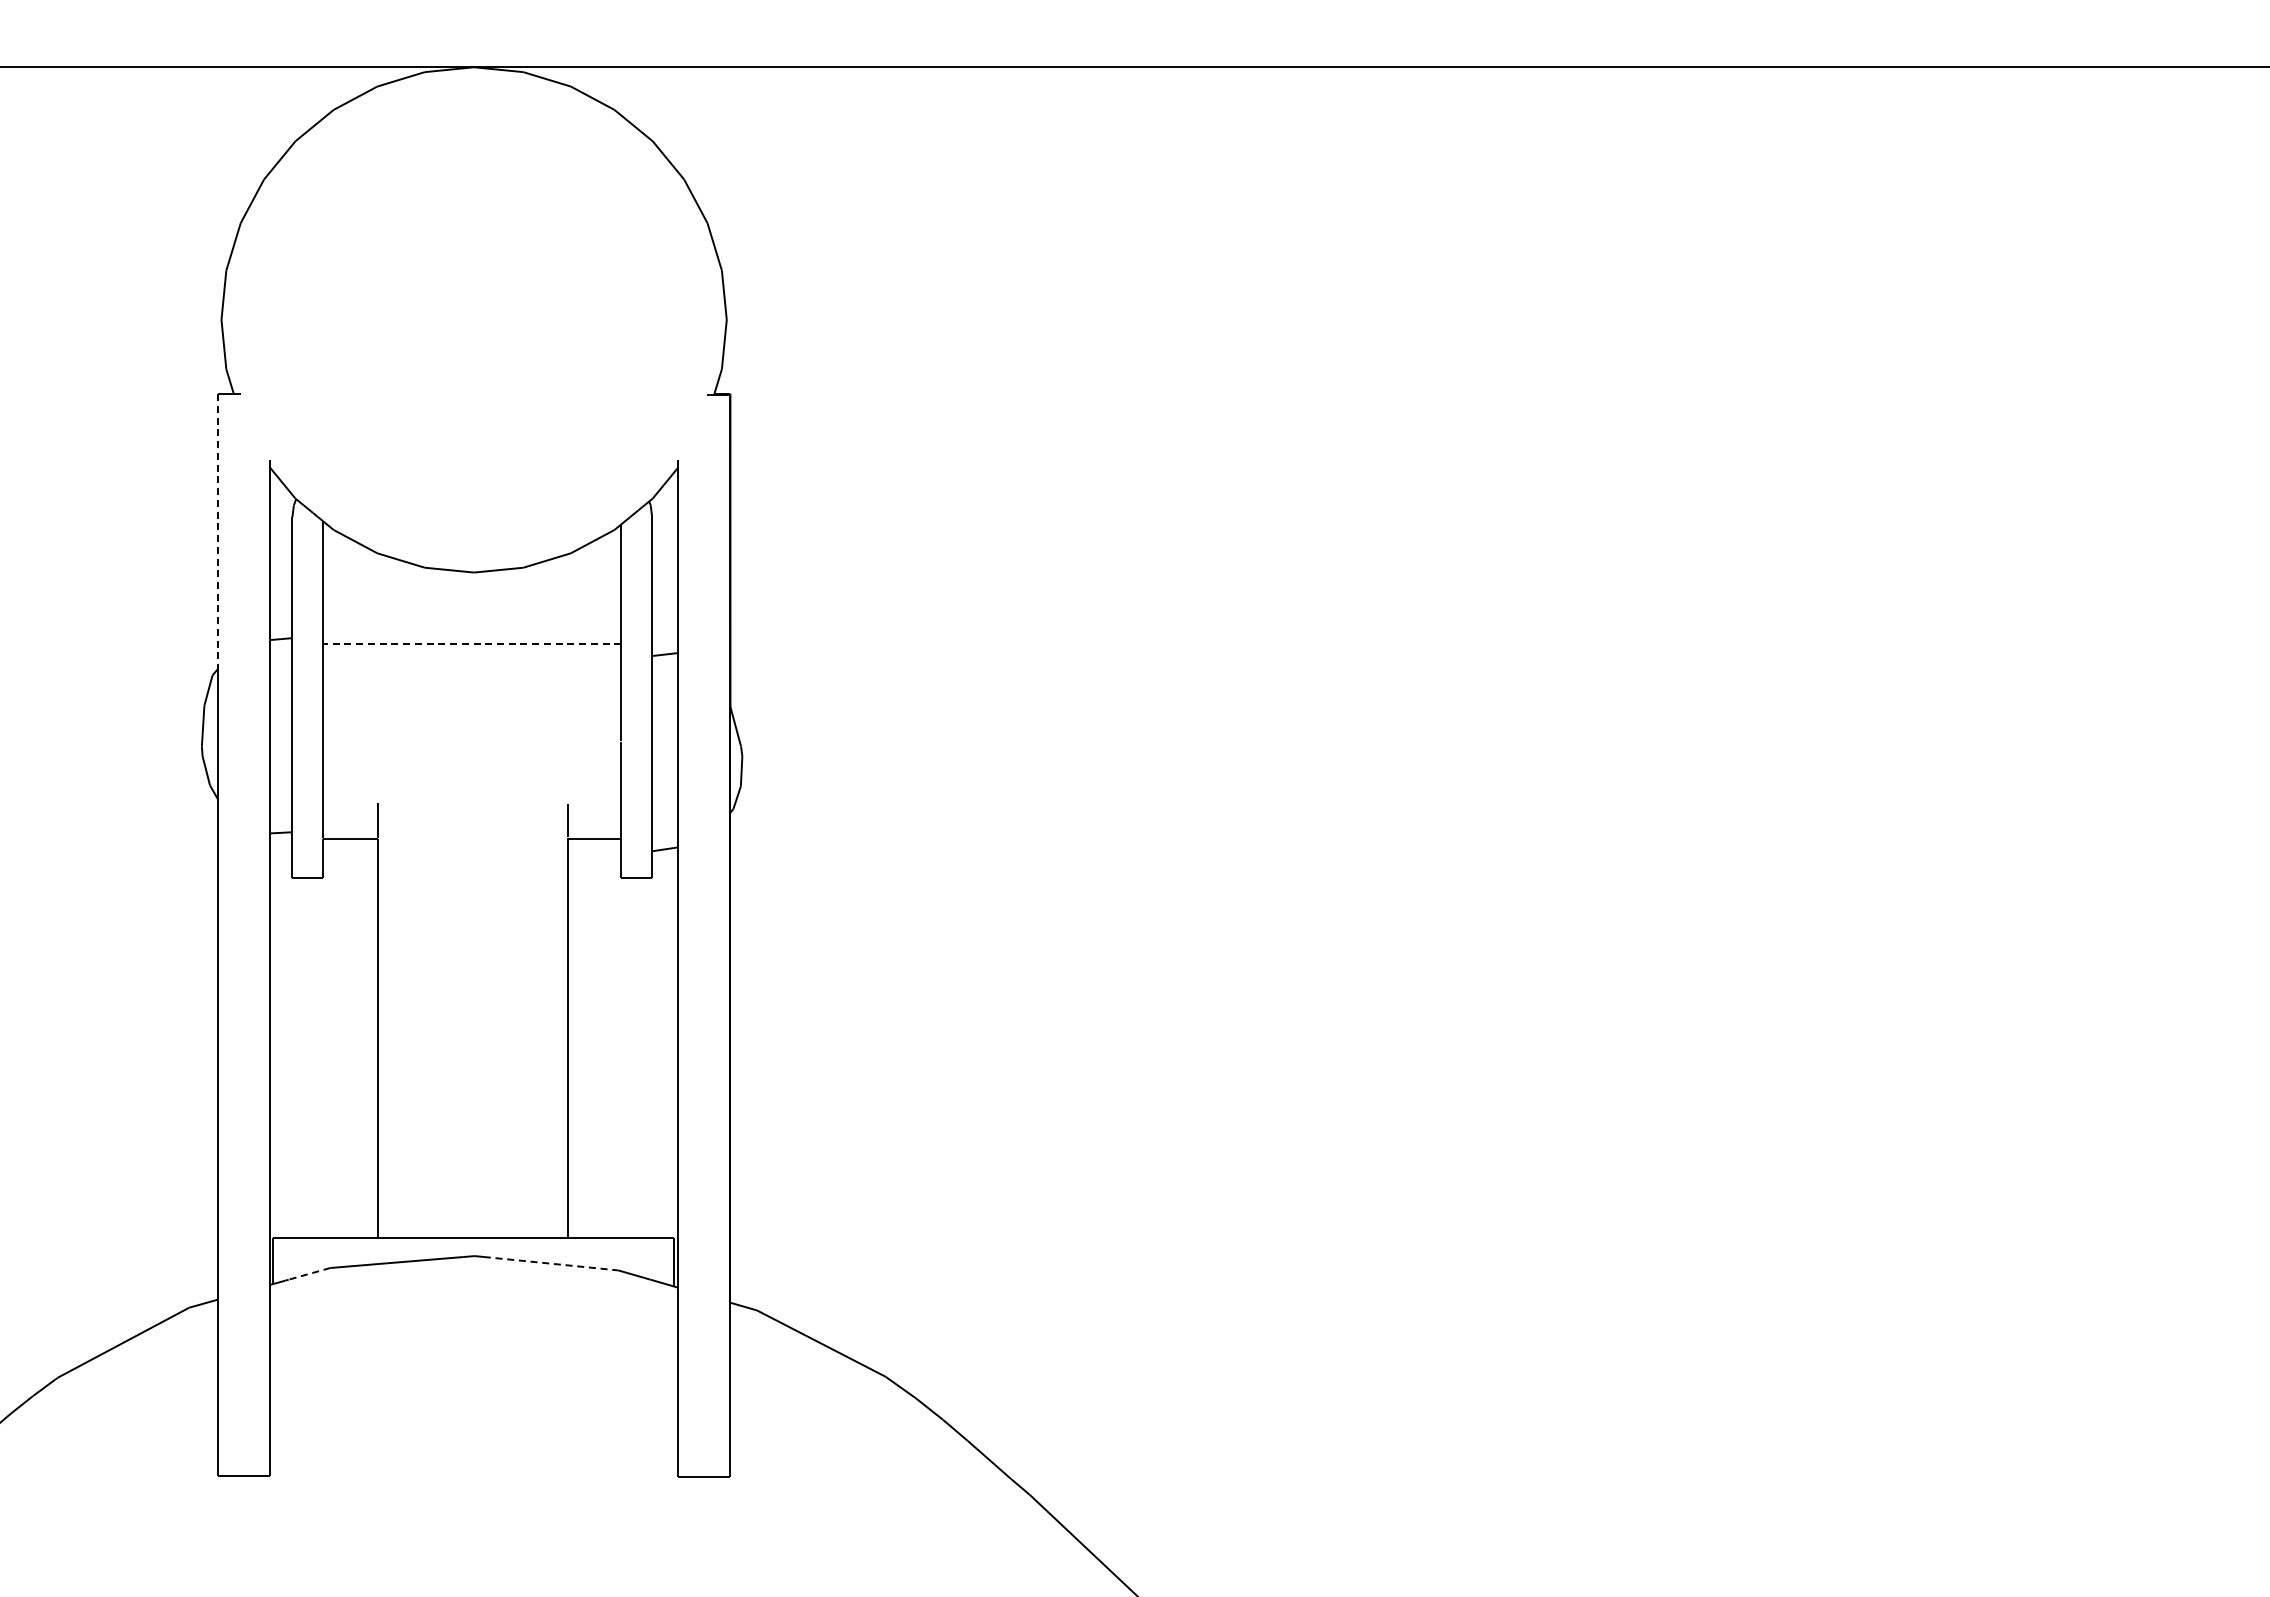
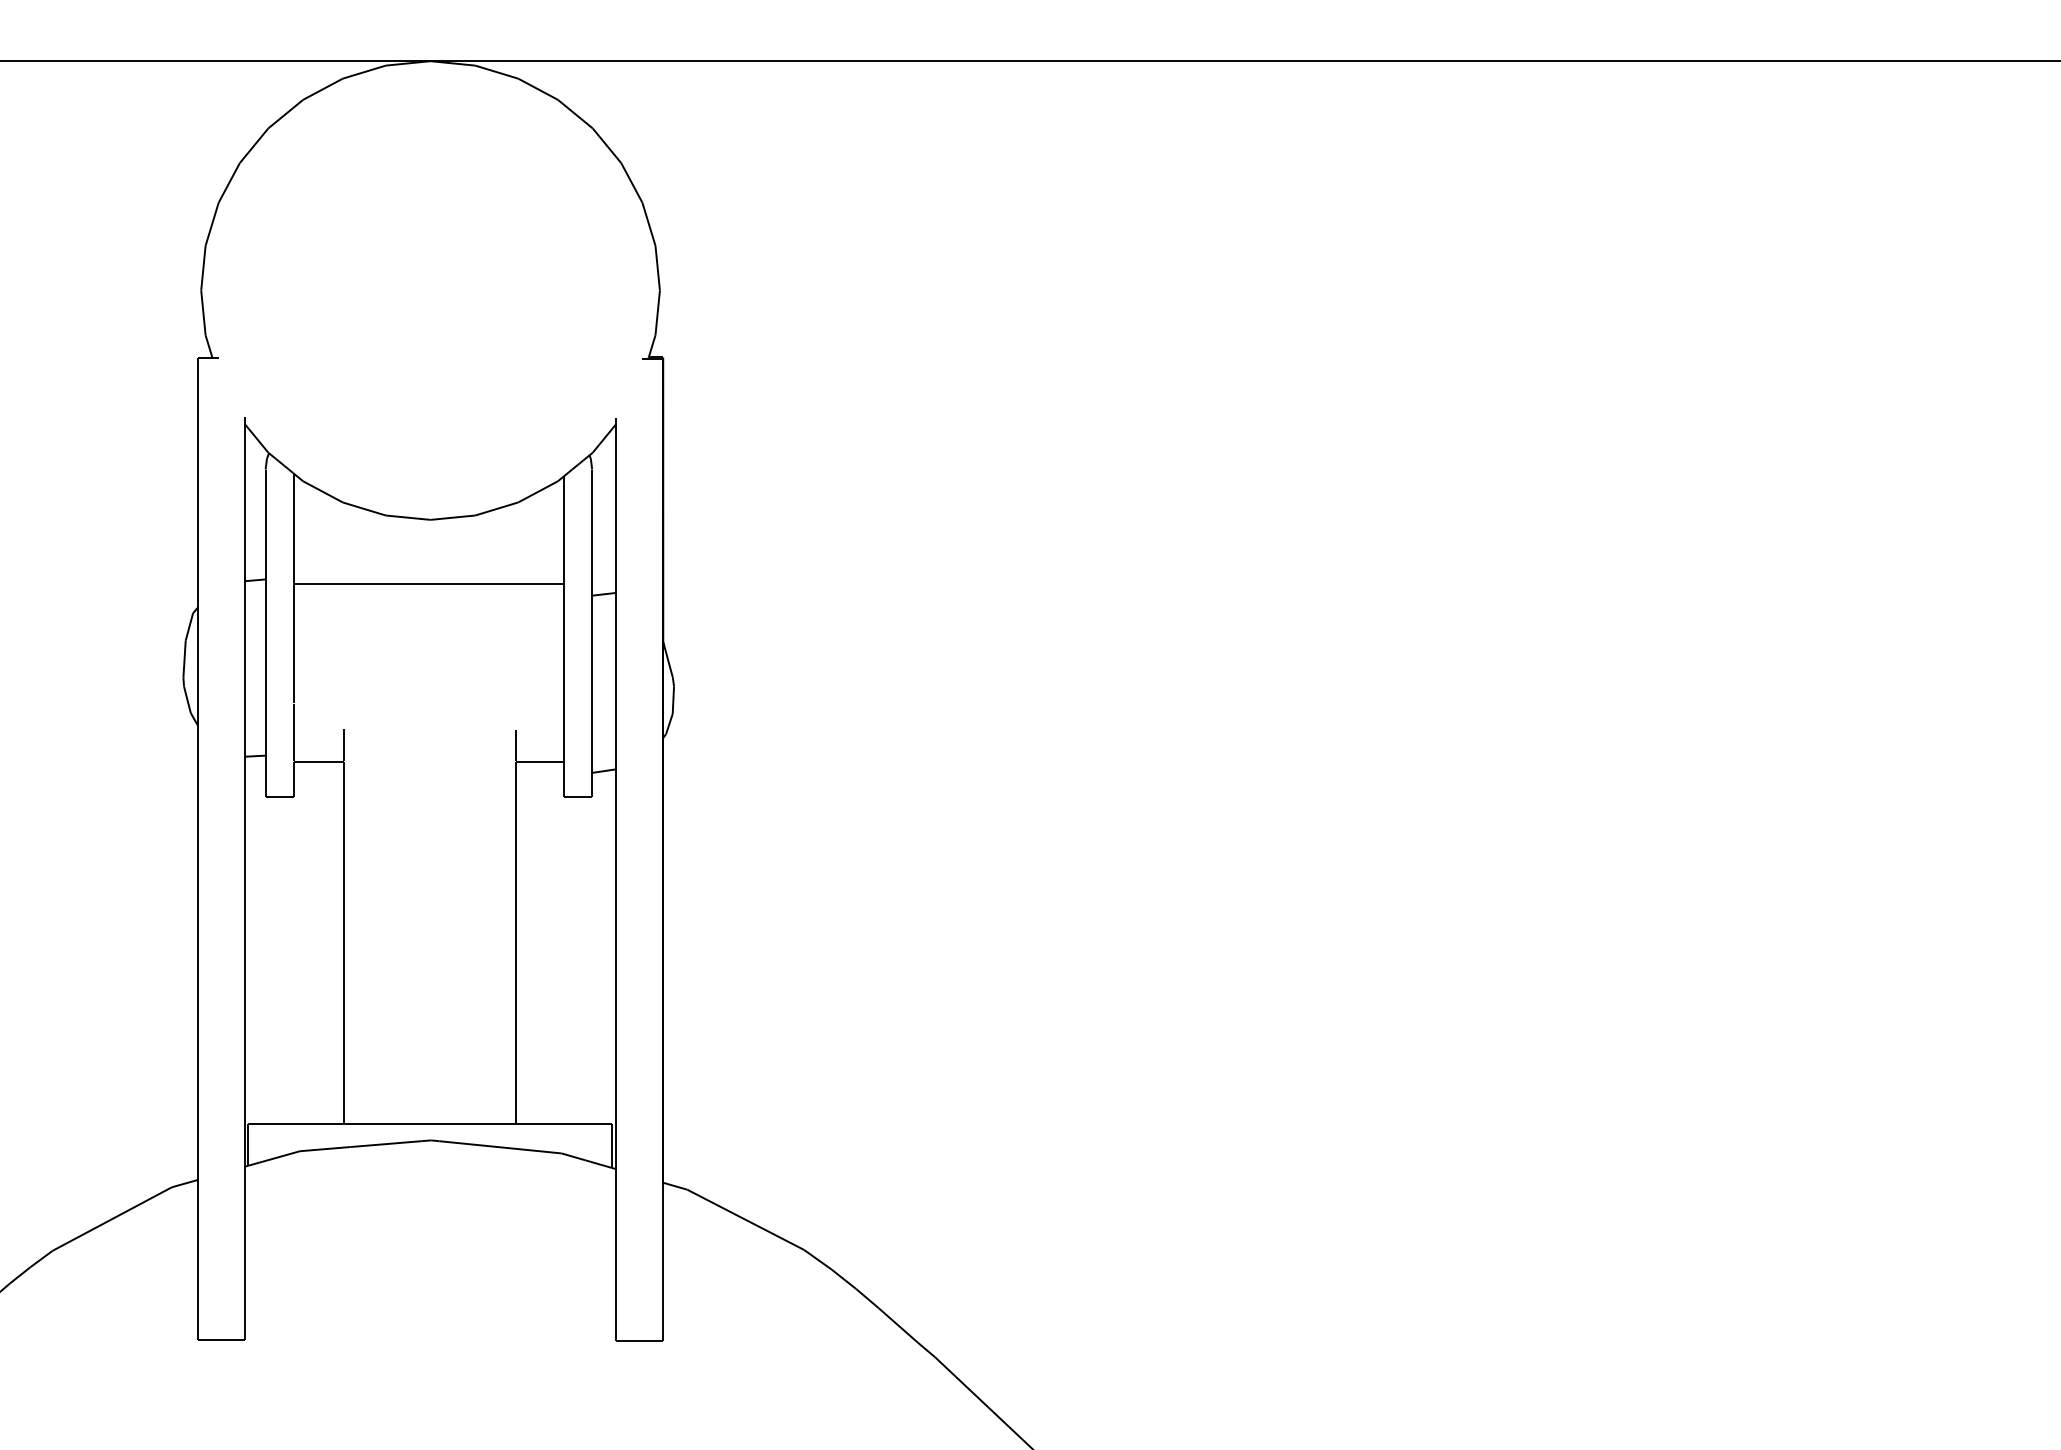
line: (218, 532) -> (198, 483), dashed -> solid
line: (471, 643) -> (428, 584), dashed -> solid
line: (551, 1263) -> (500, 1147), dashed -> solid
line: (309, 1273) -> (281, 1156), dashed -> solid

